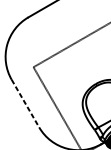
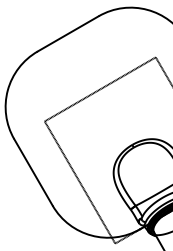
line: (25, 103) -> (33, 172), dashed -> solid

